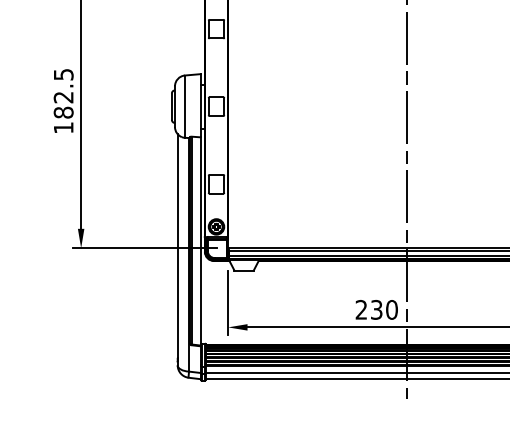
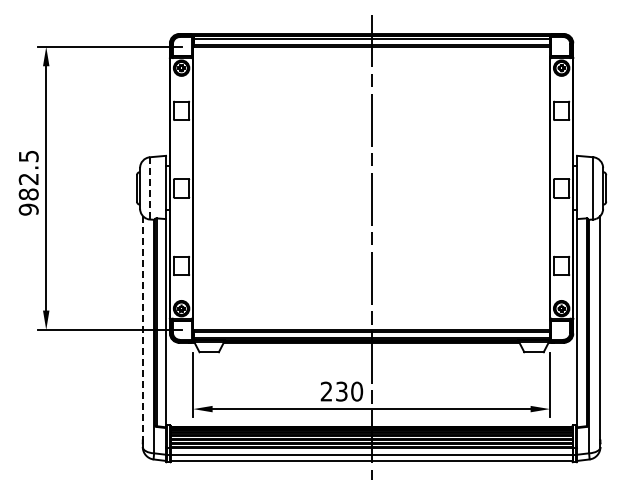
line: (185, 106) -> (150, 188), solid -> dashed
text: (63, 127) -> (28, 209), 182.5 -> 982.5
line: (177, 245) -> (142, 327), solid -> dashed

